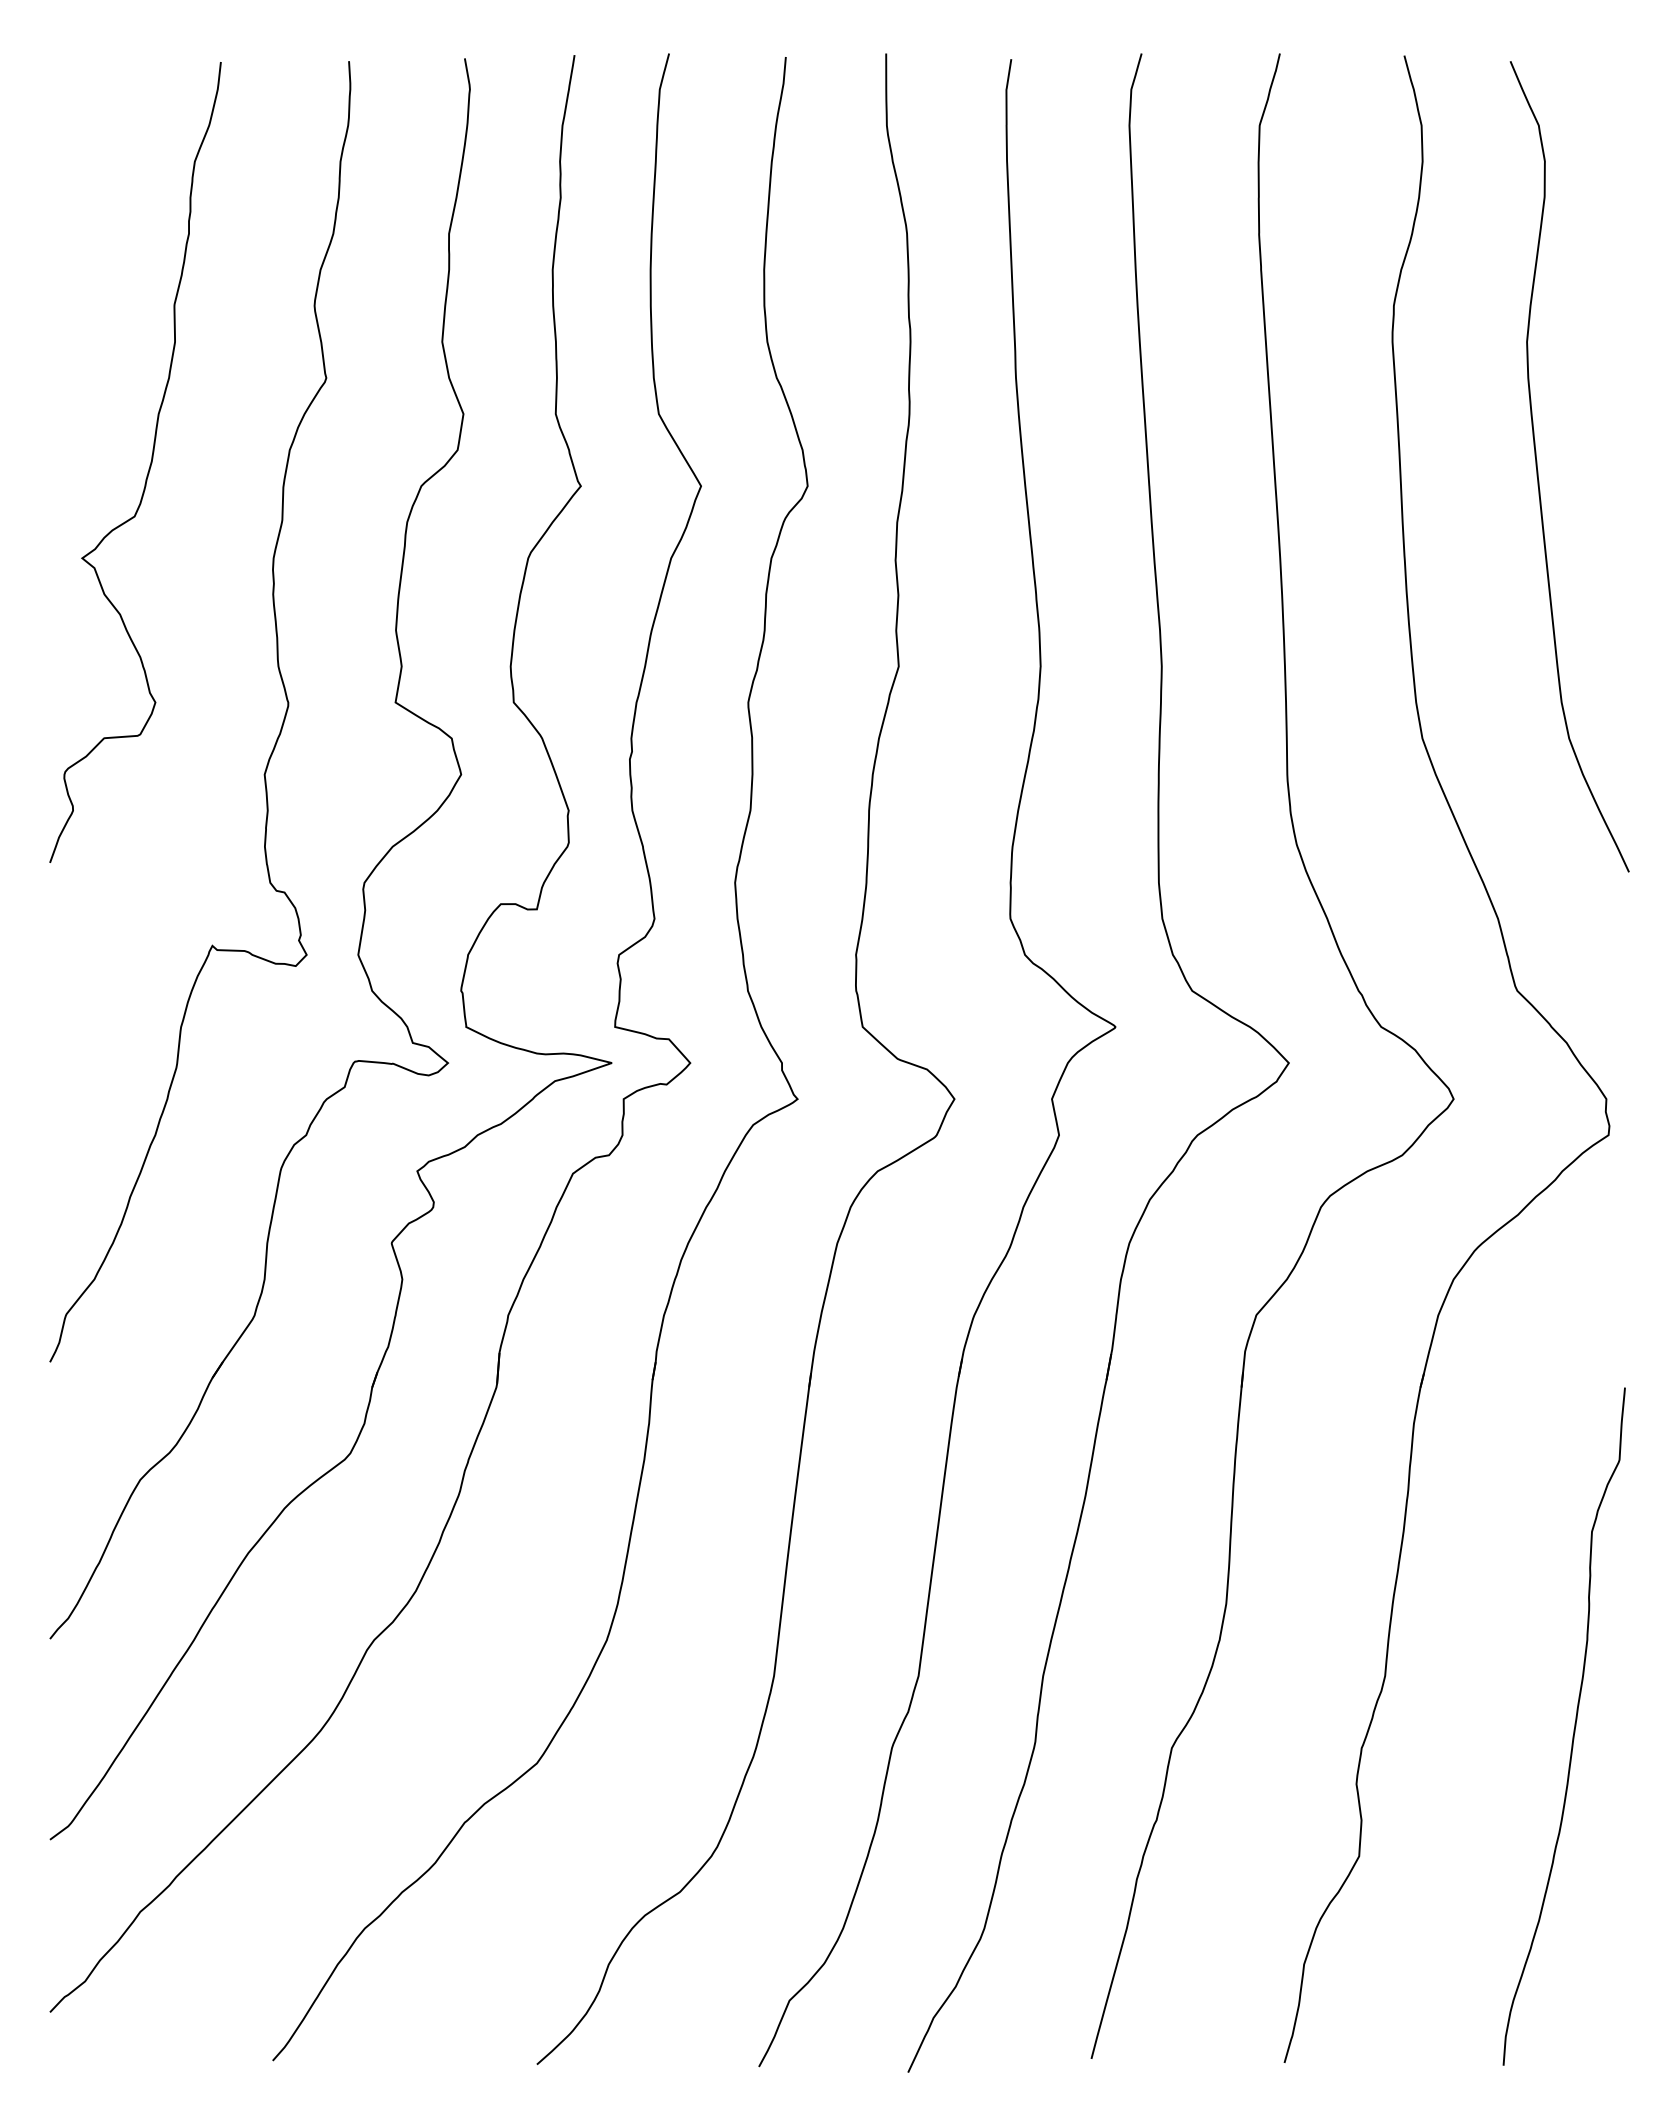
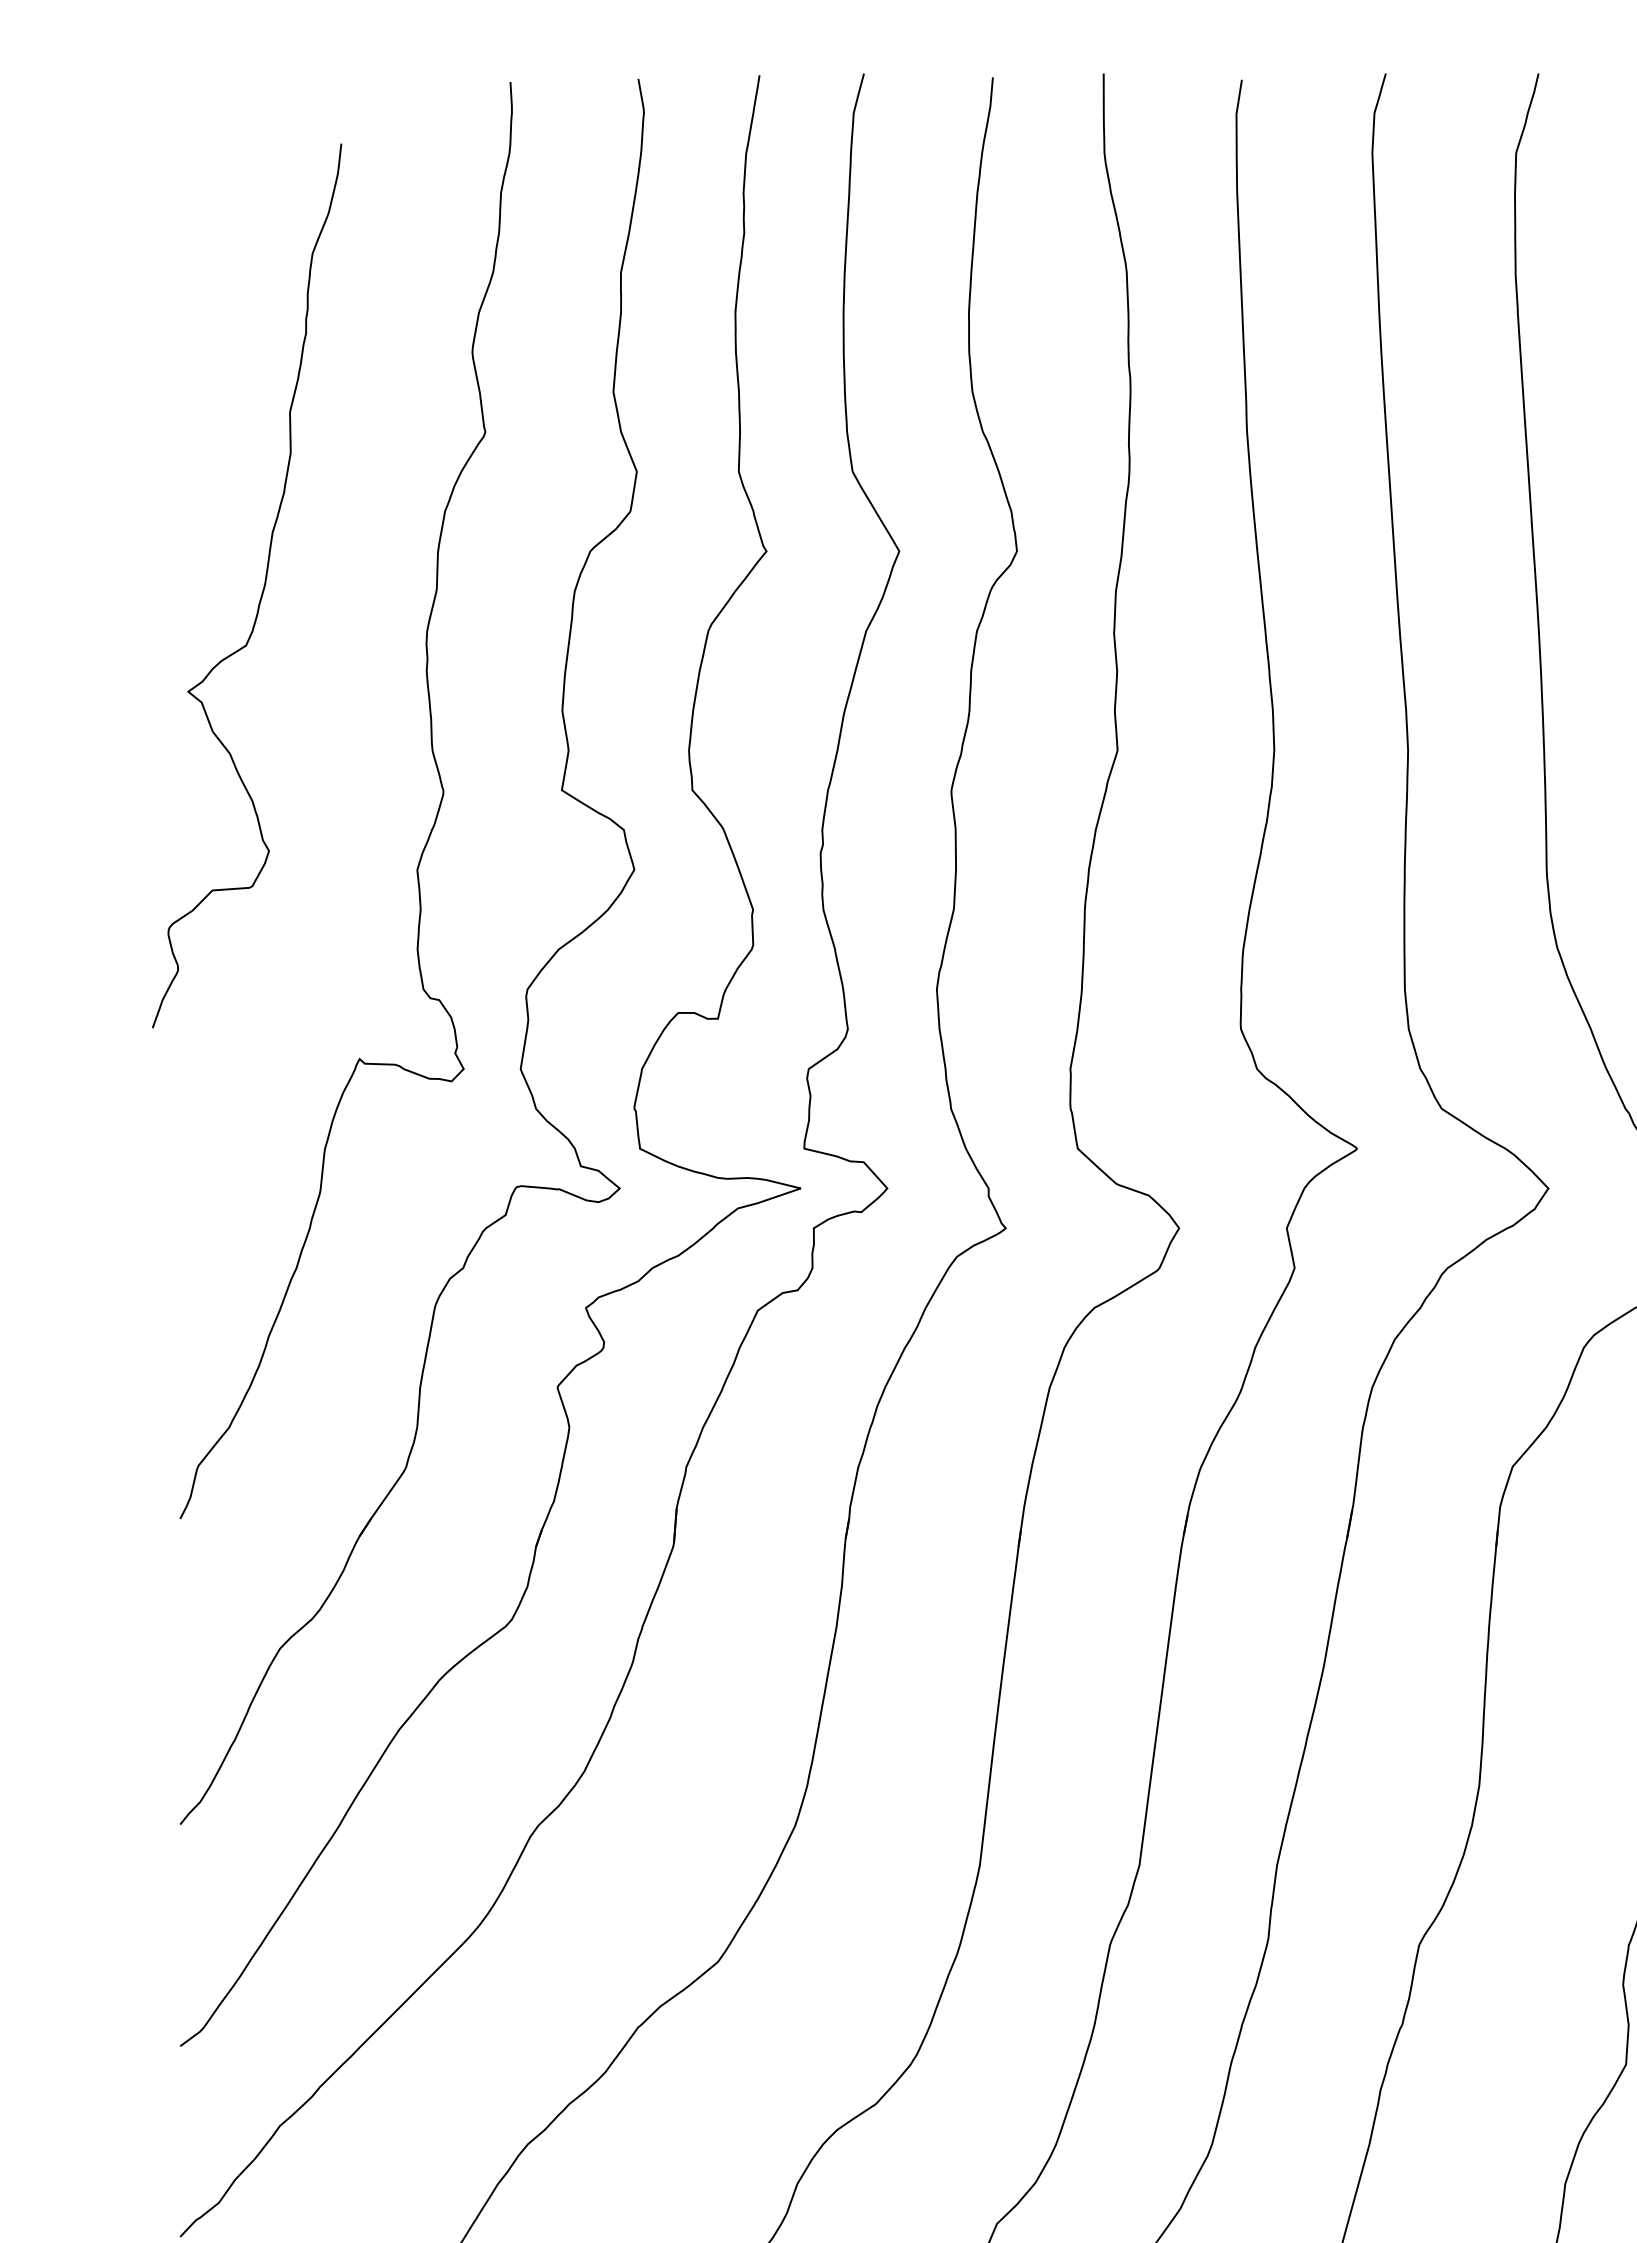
curve: (149, 465) -> (262, 589), moved

